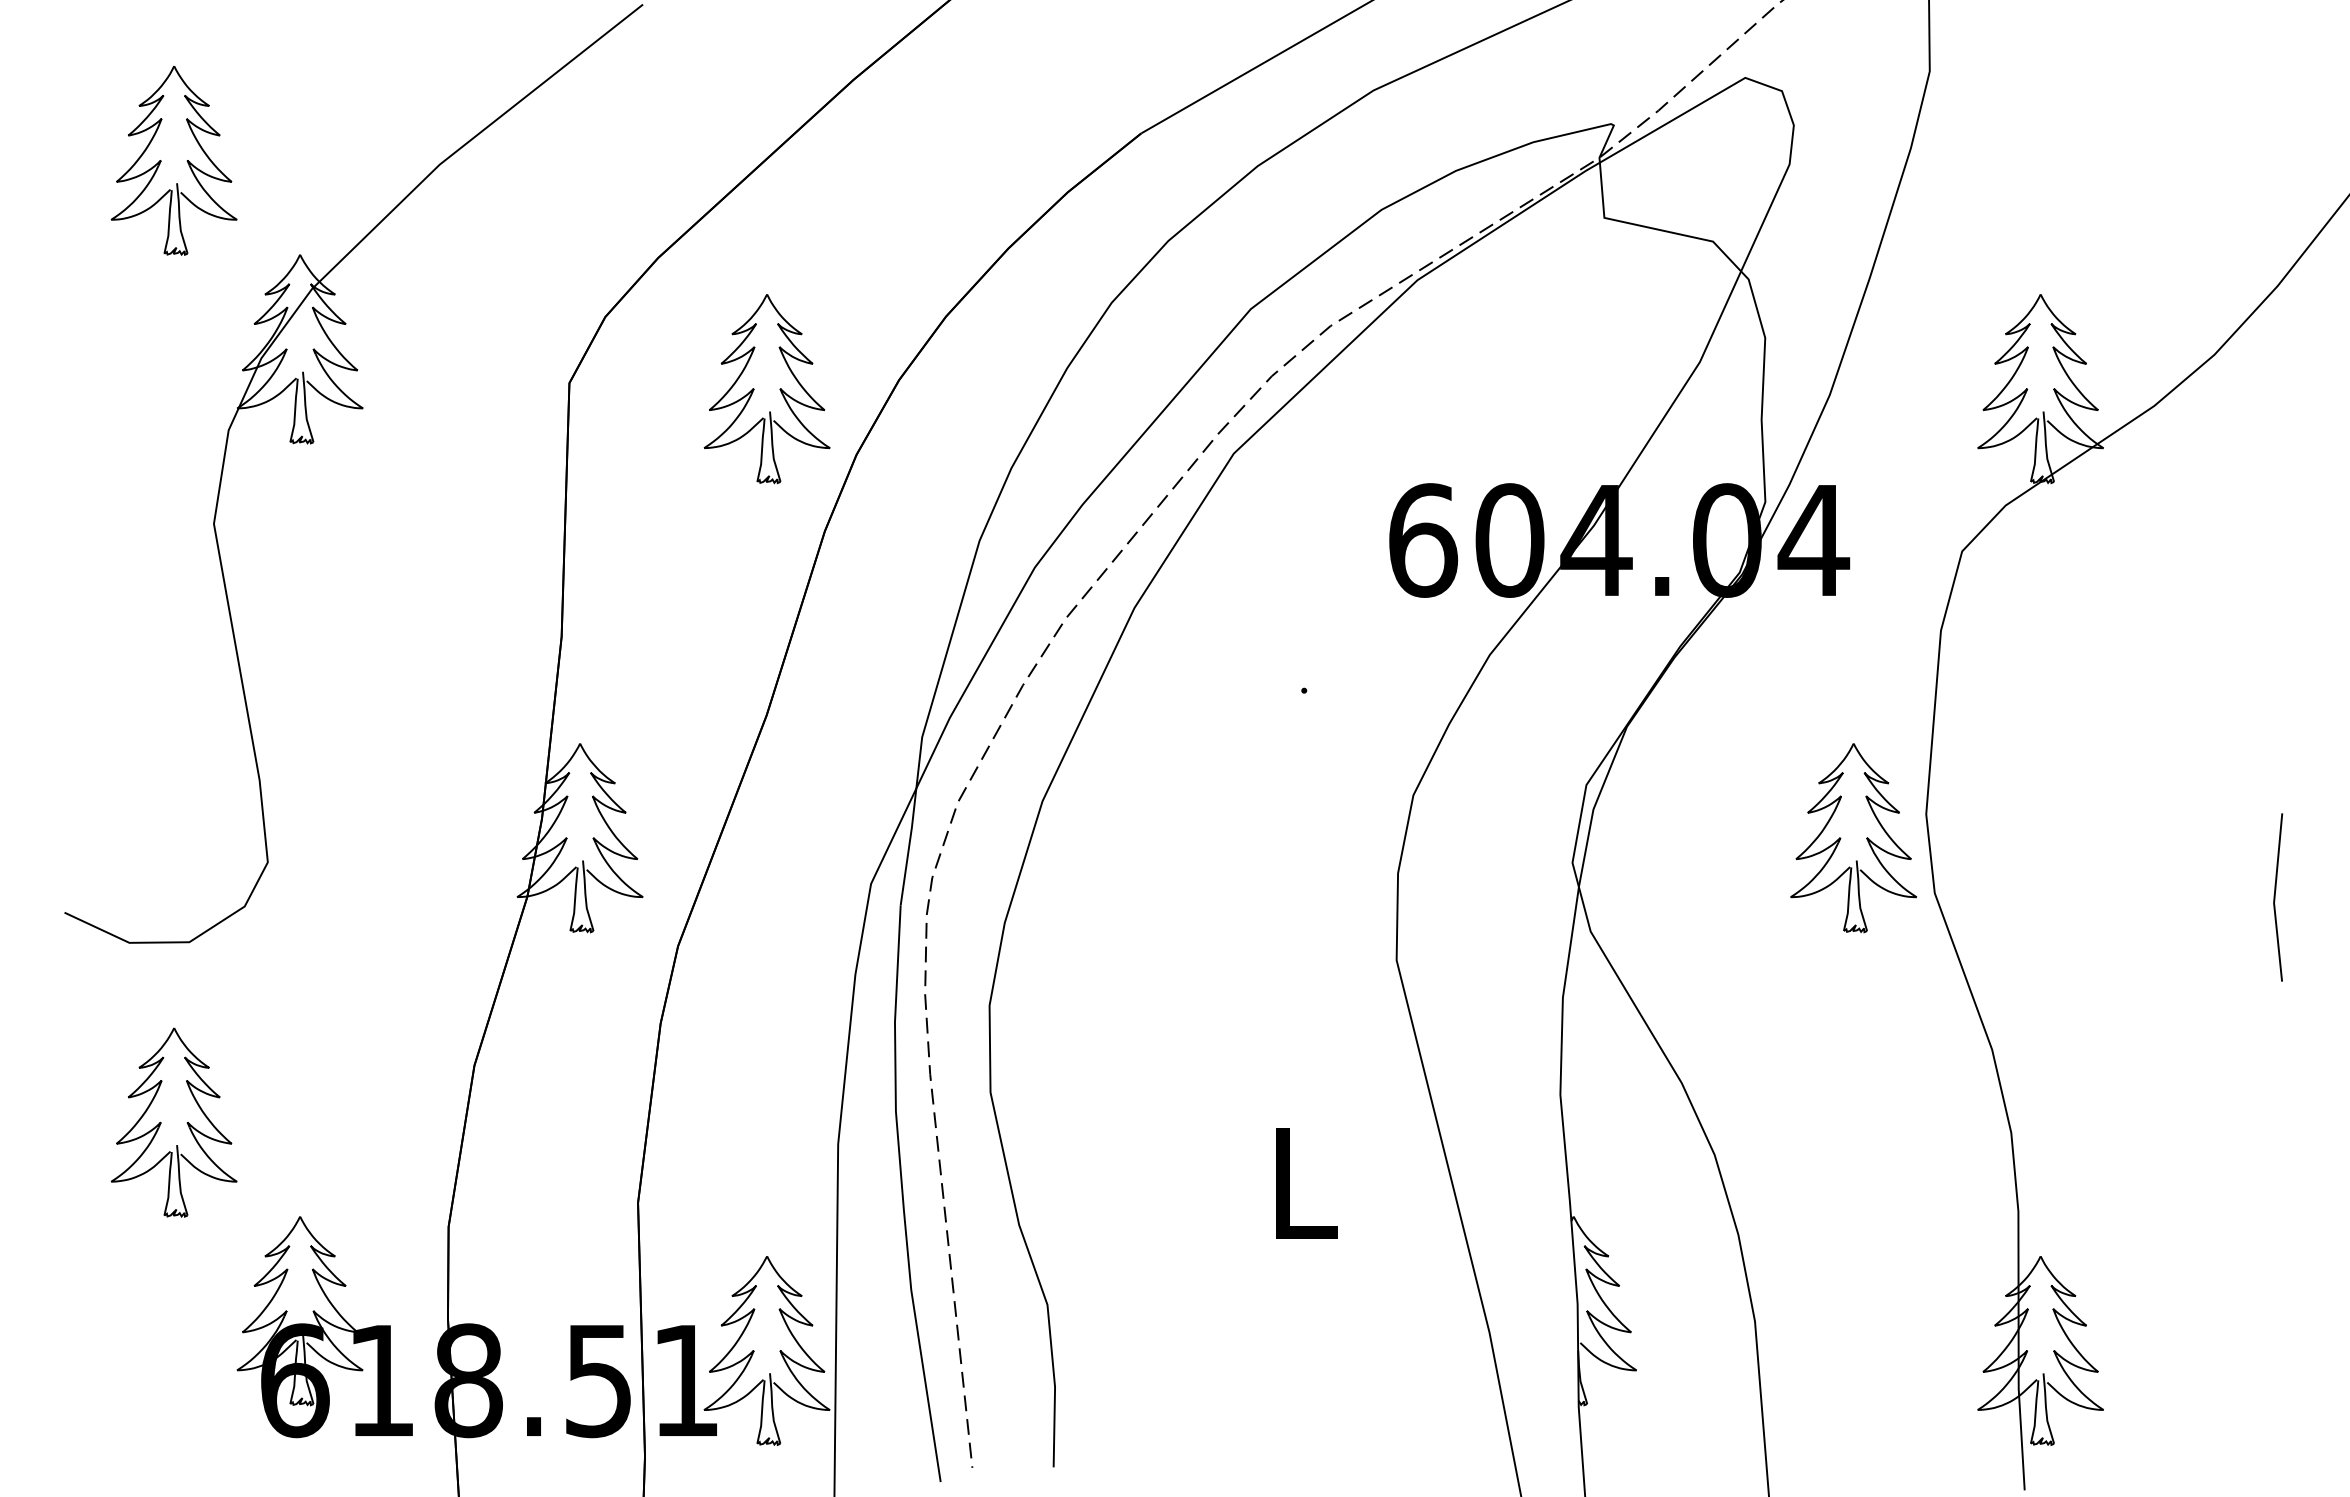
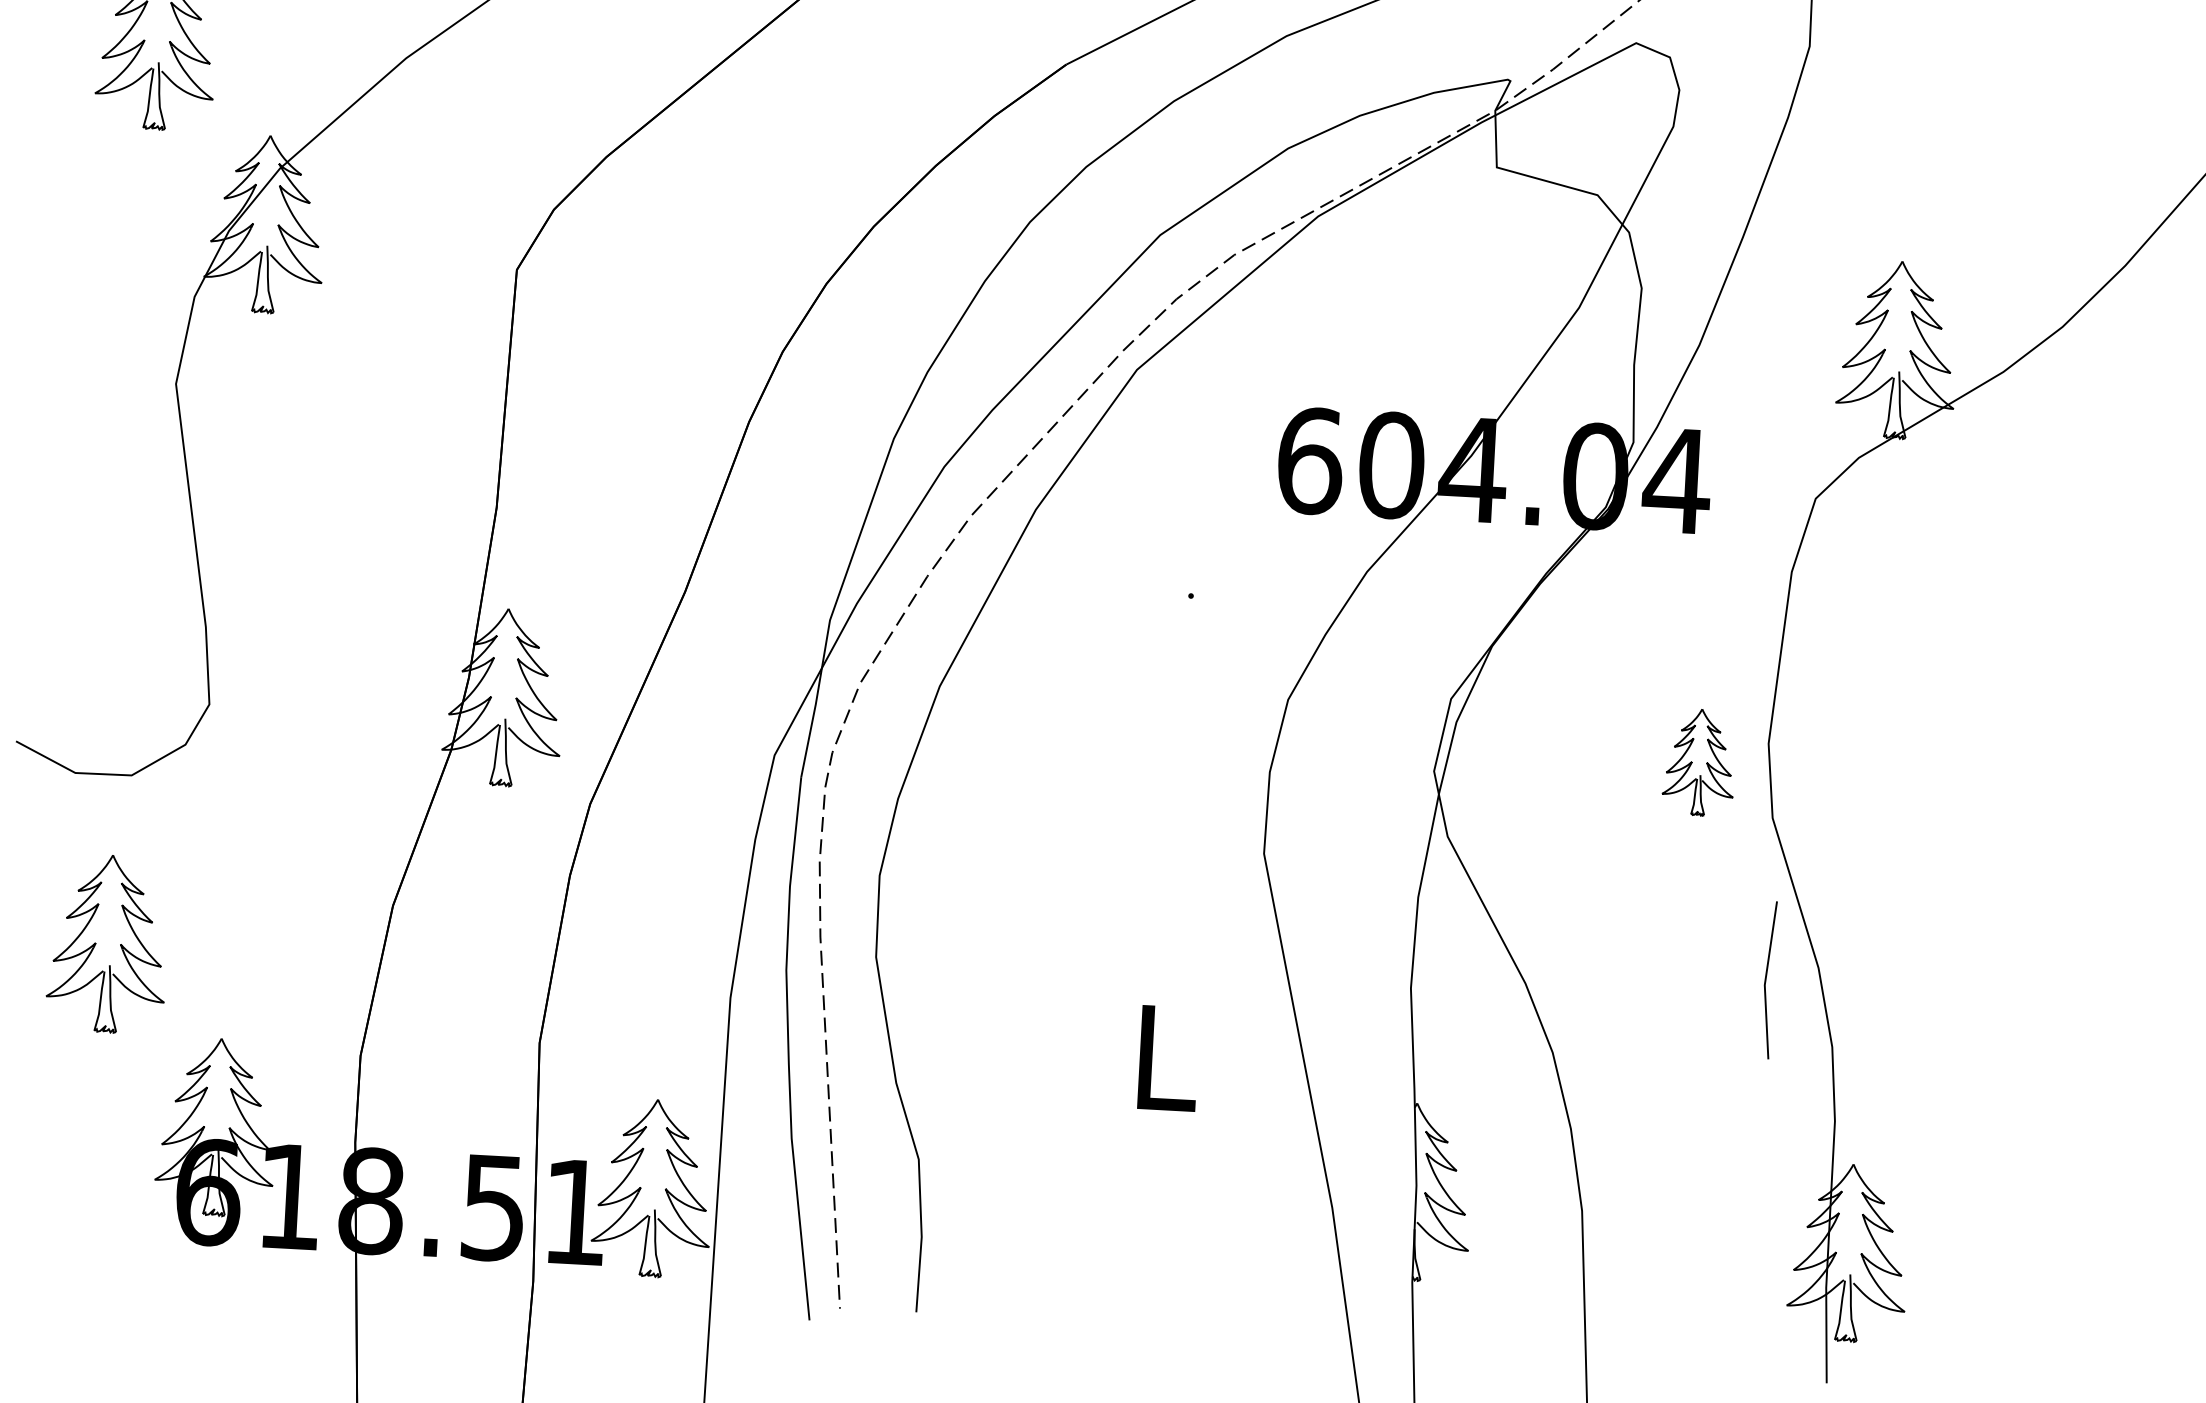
part: (754, 389) -> (690, 285), removed
part: (1853, 838) -> (1699, 762), size x0.6
line: (2275, 897) -> (1766, 980), moved

